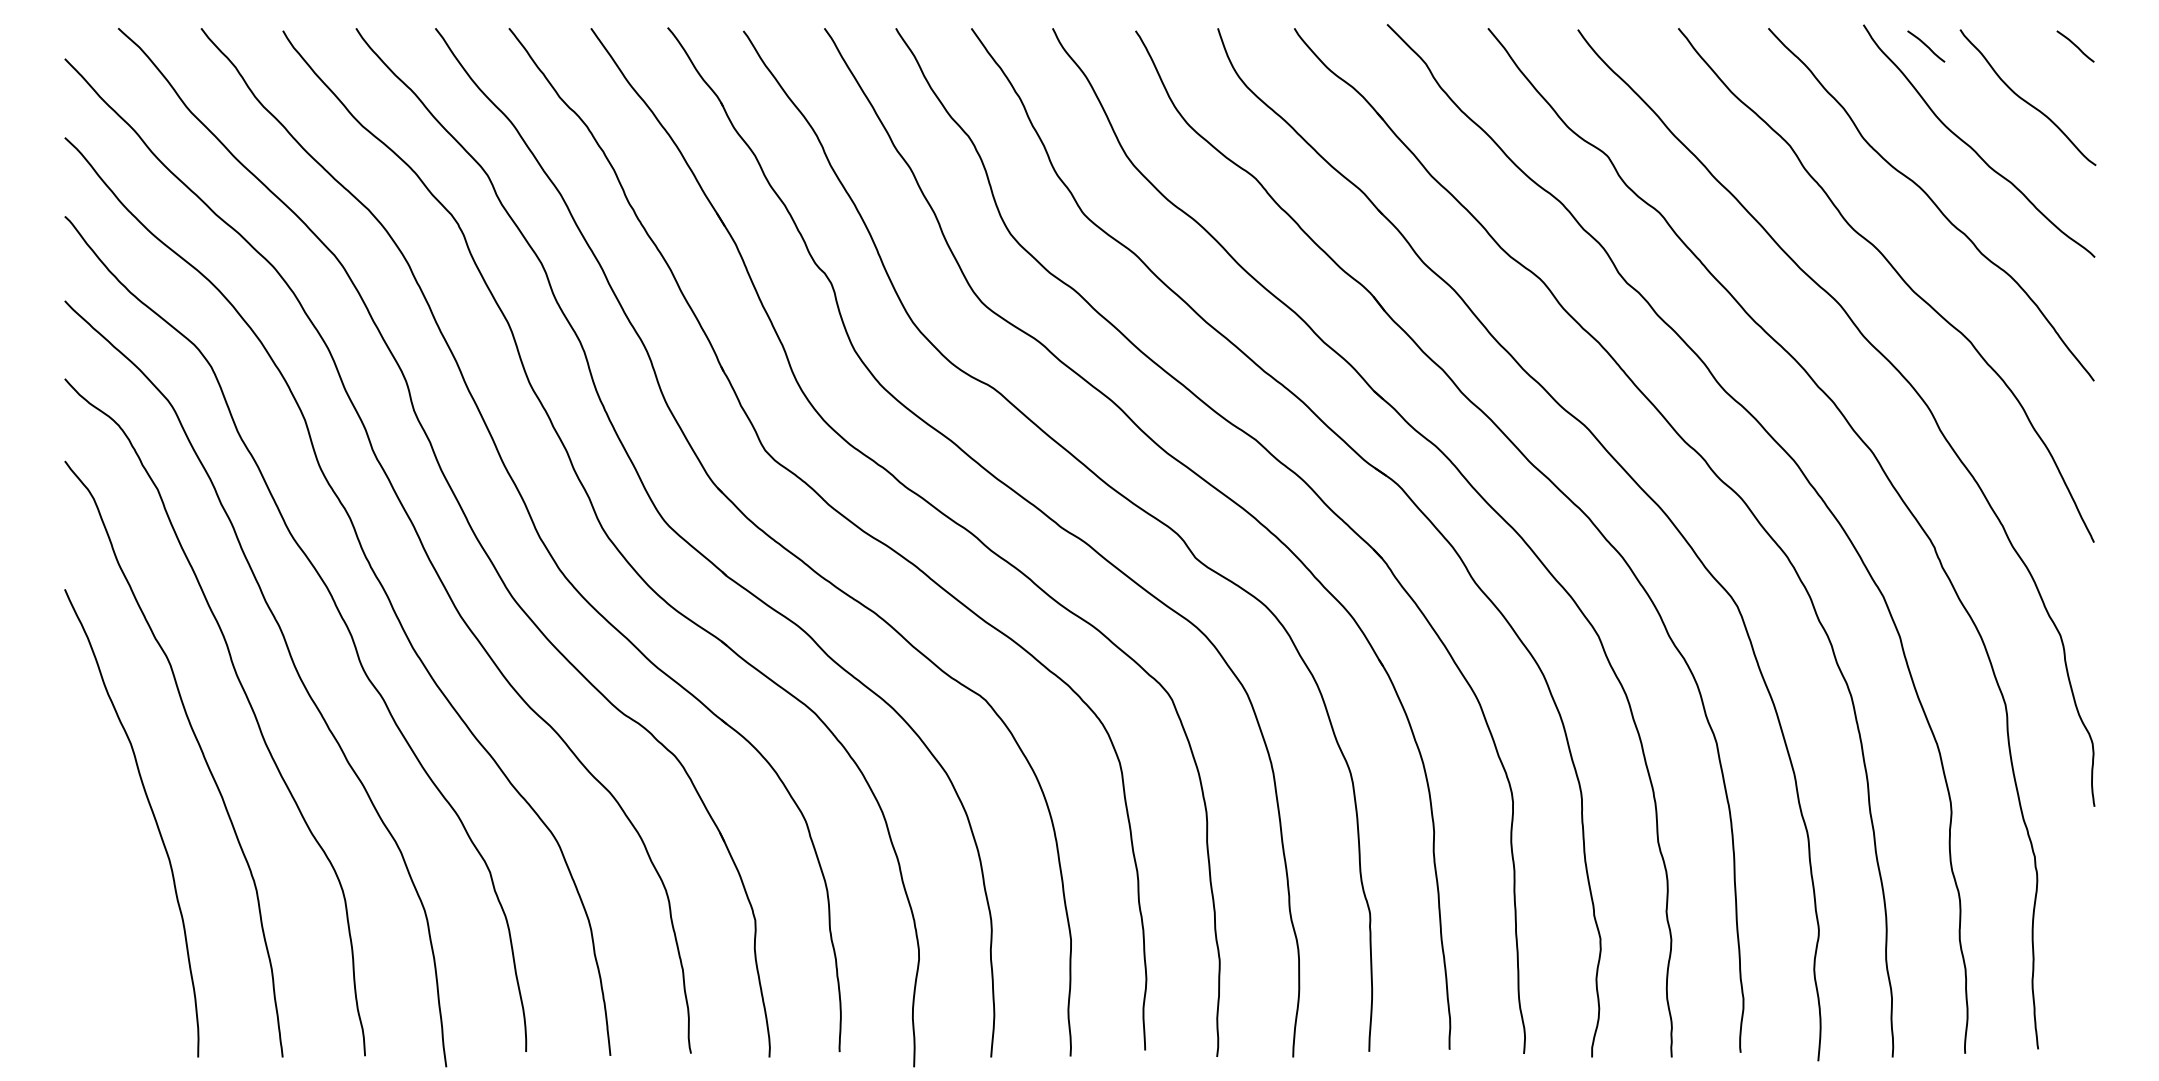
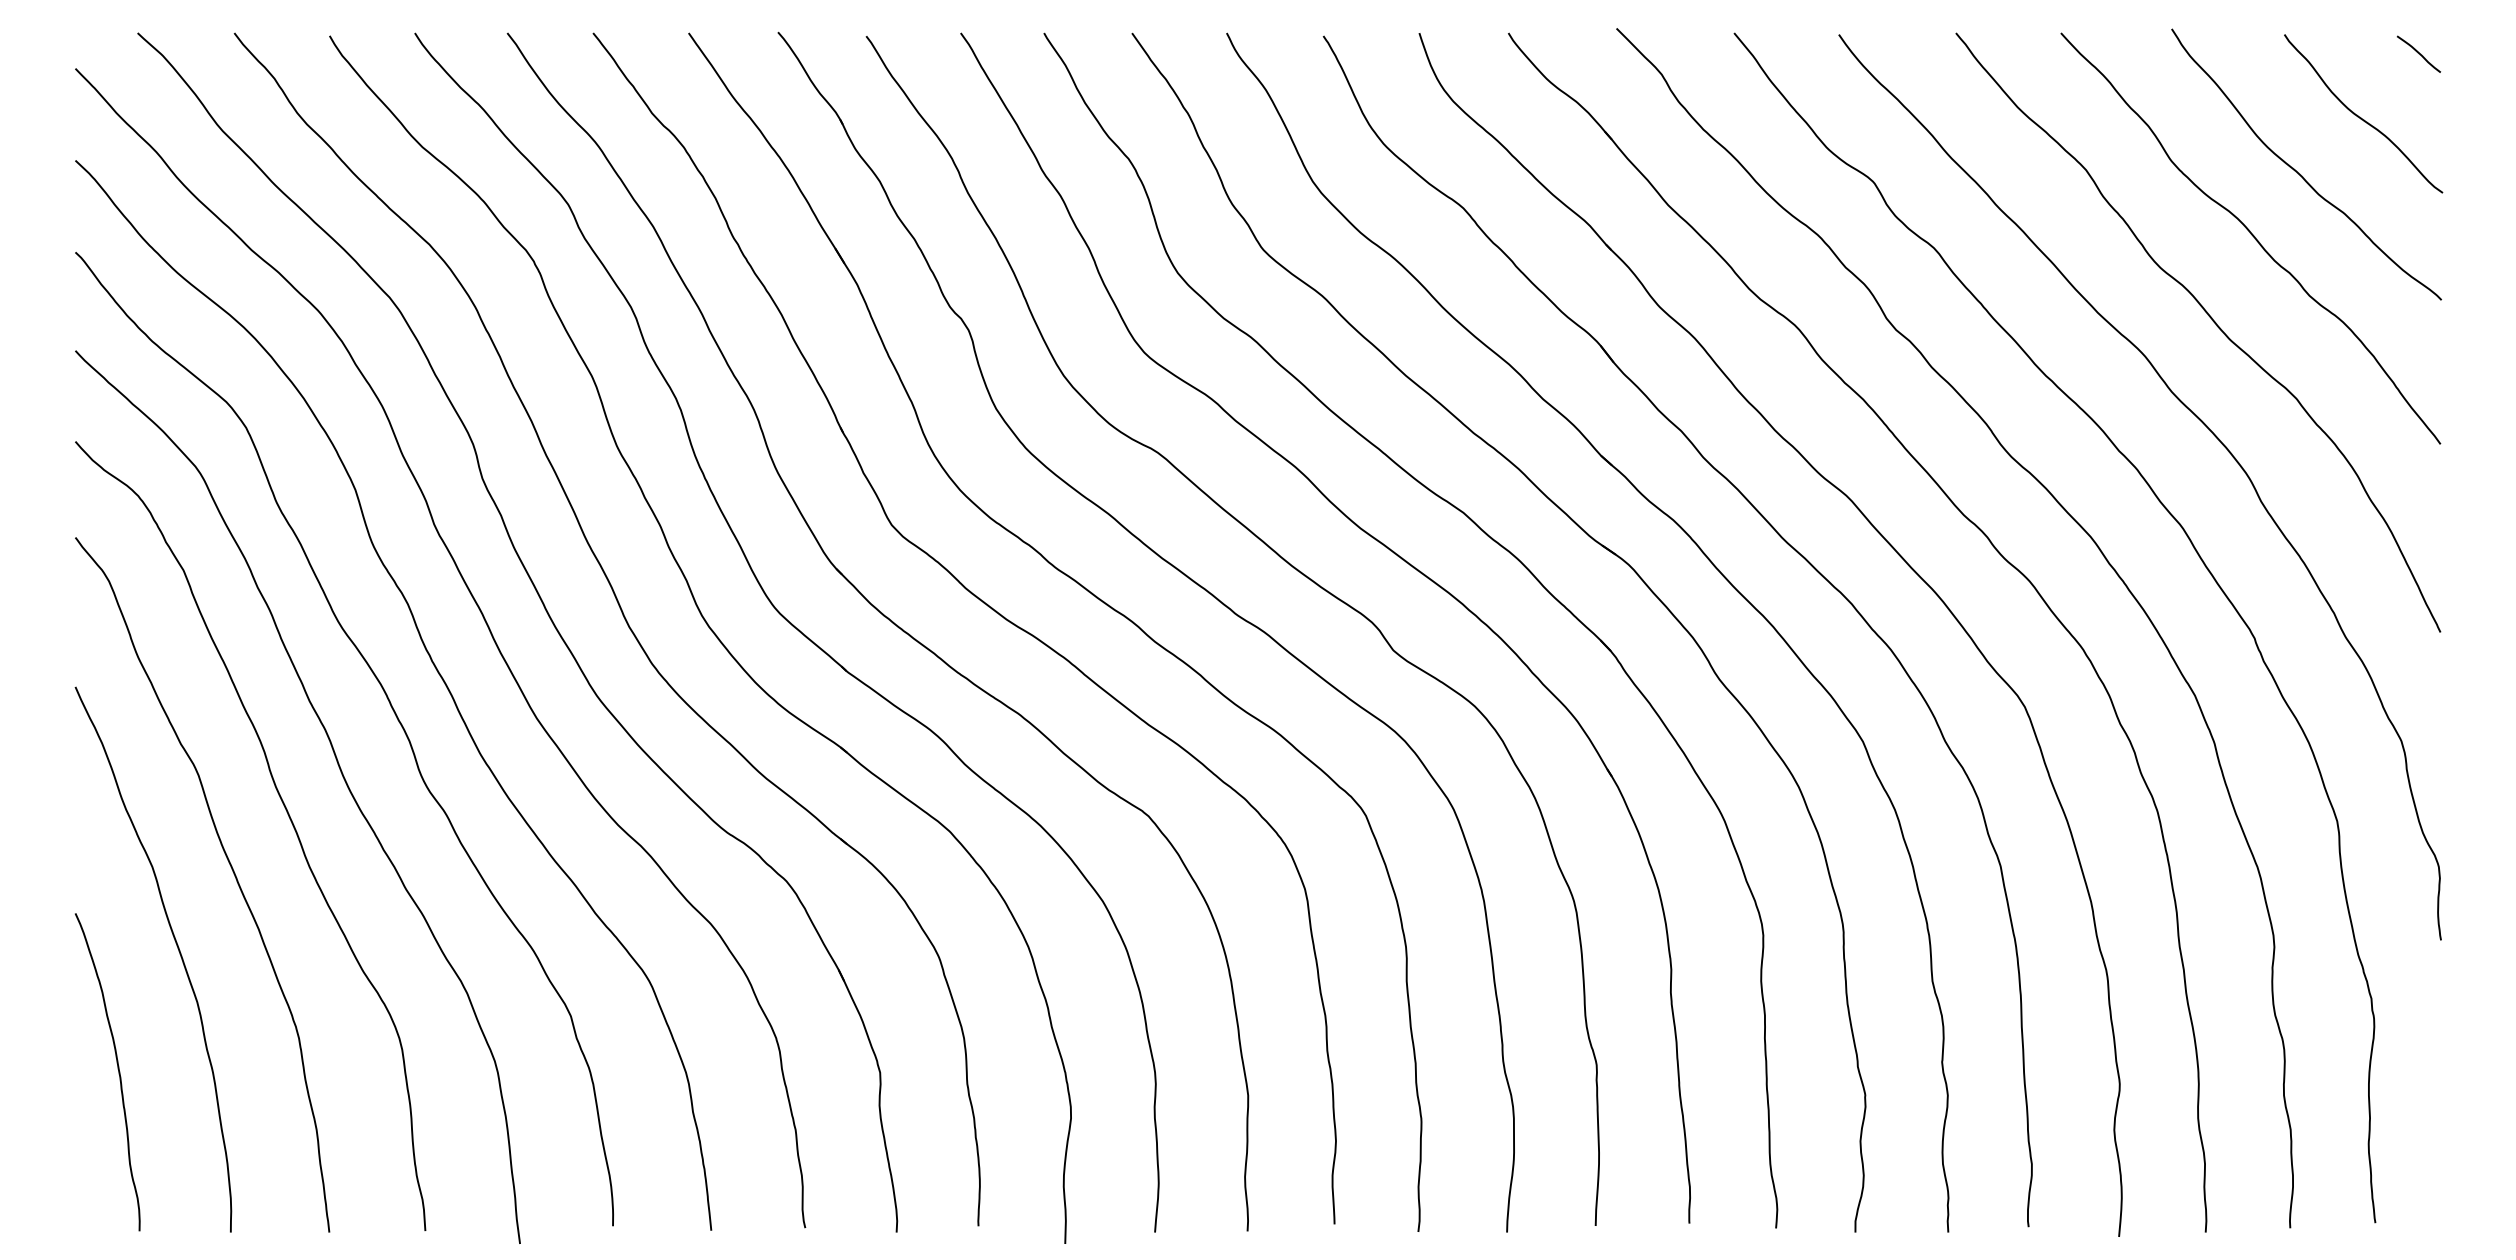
curve: (1925, 45) -> (2244, 53), removed
curve: (100, 917) -> (117, 1069), added

